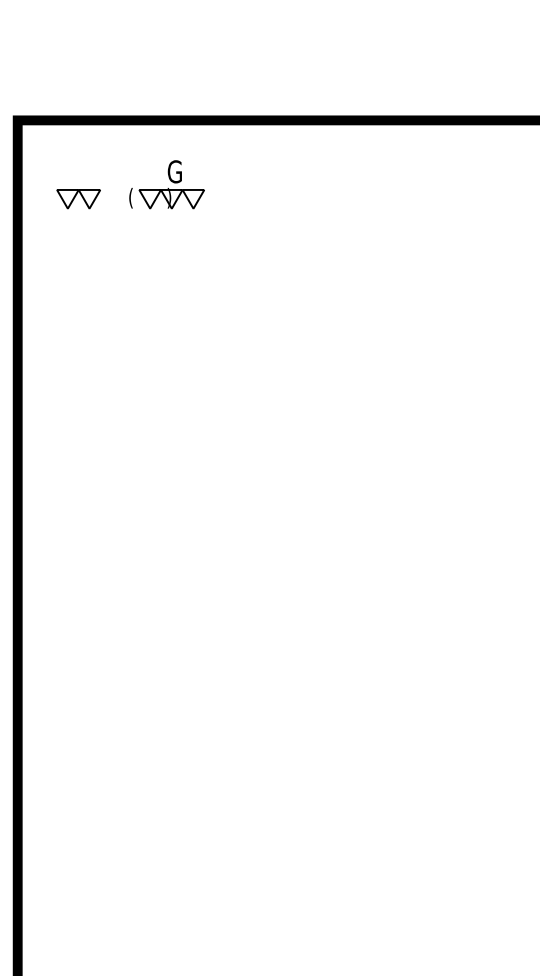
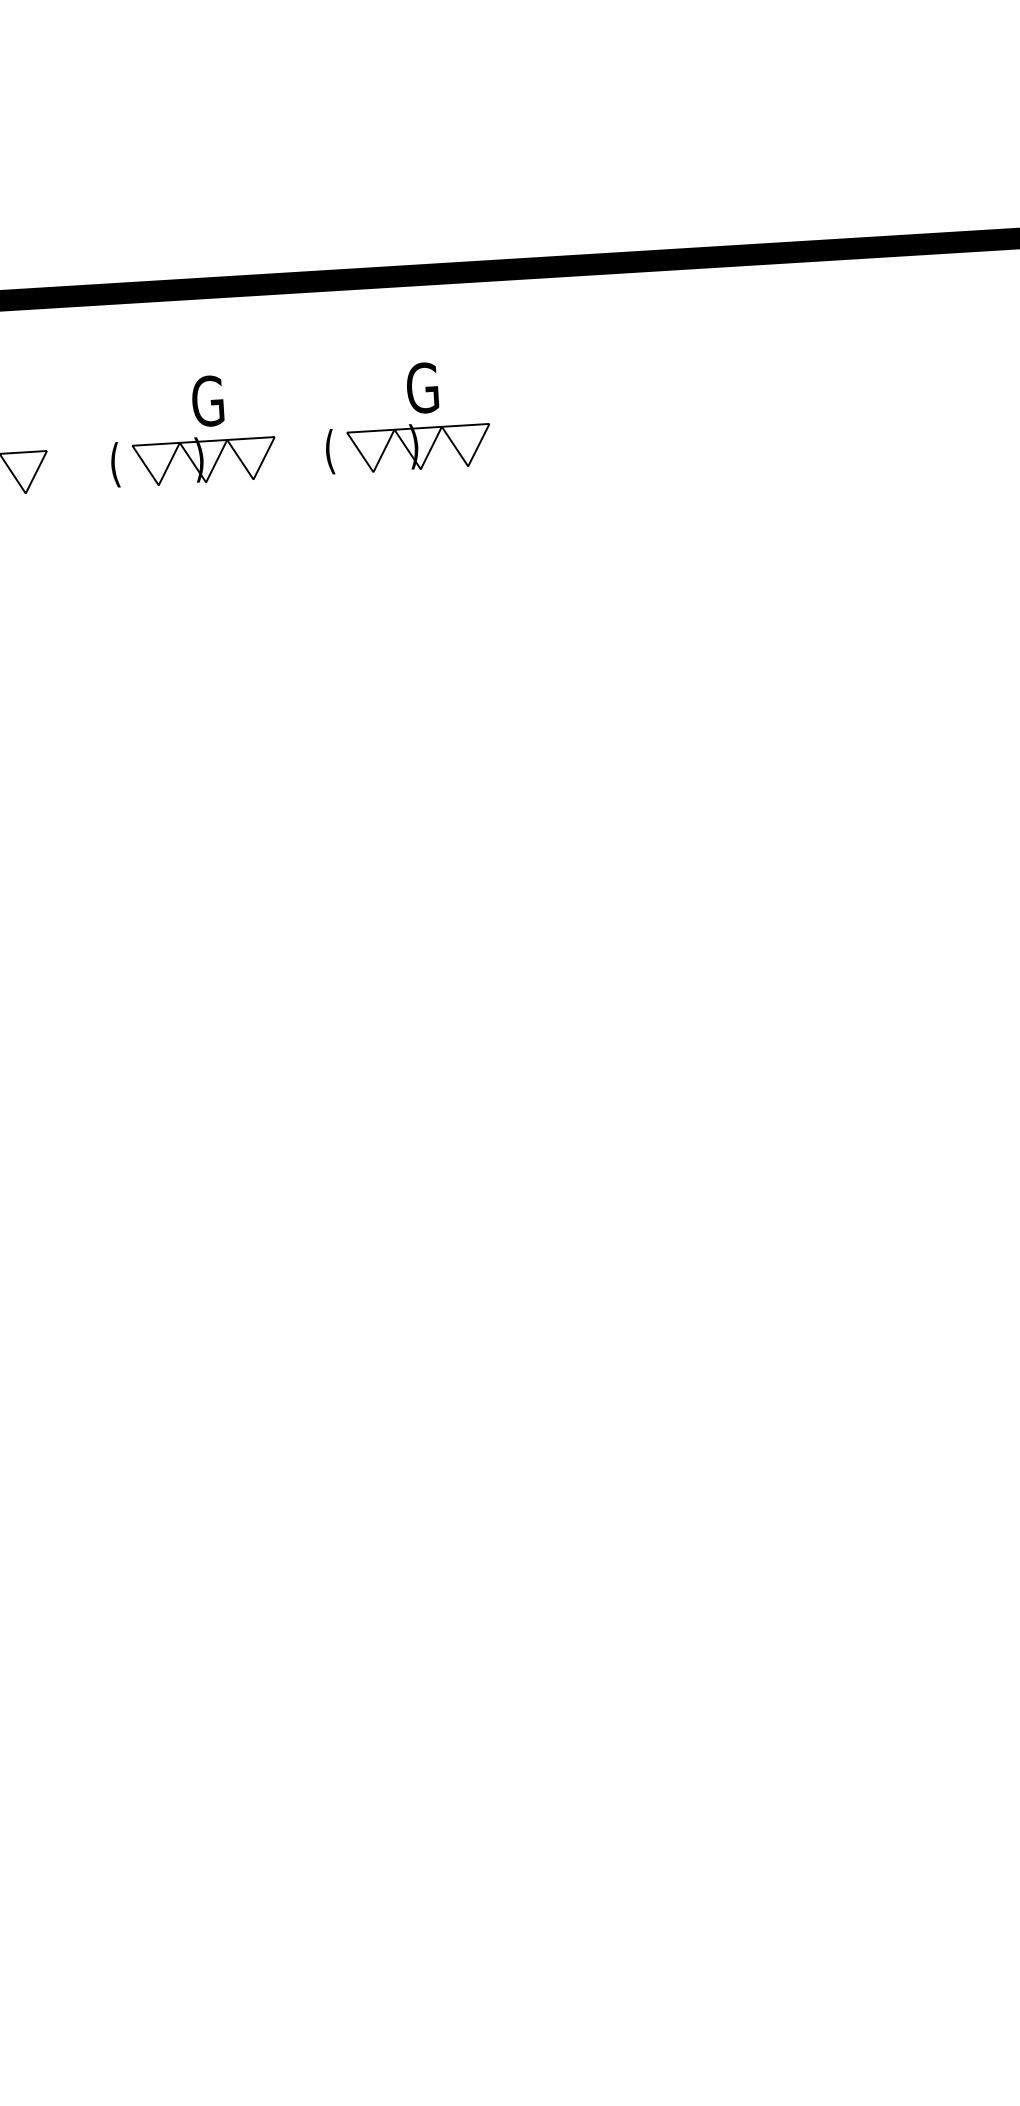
part: (264, 184) -> (405, 416), added

